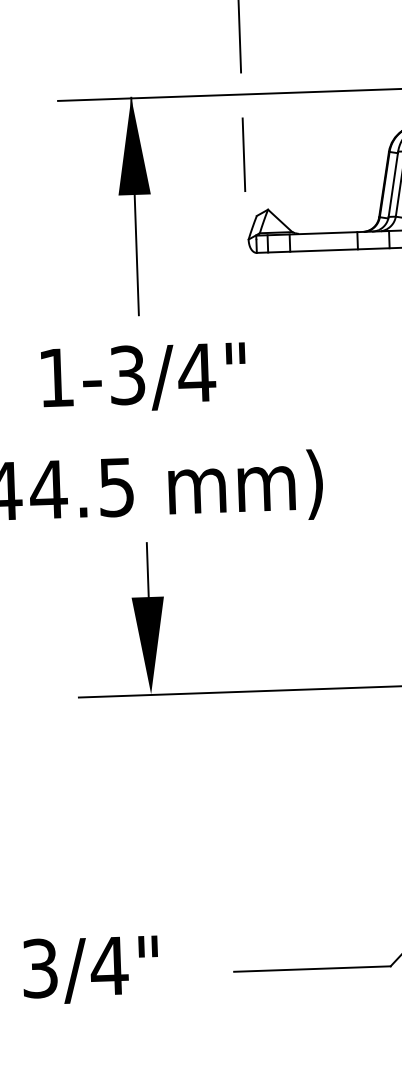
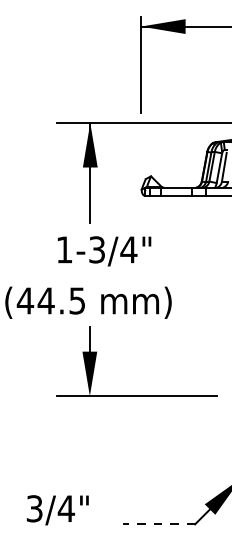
line: (243, 153) -> (140, 150), removed
text: (143, 378) -> (104, 251), moved
line: (313, 969) -> (159, 524), solid -> dashed
text: (90, 970) -> (57, 510), moved

